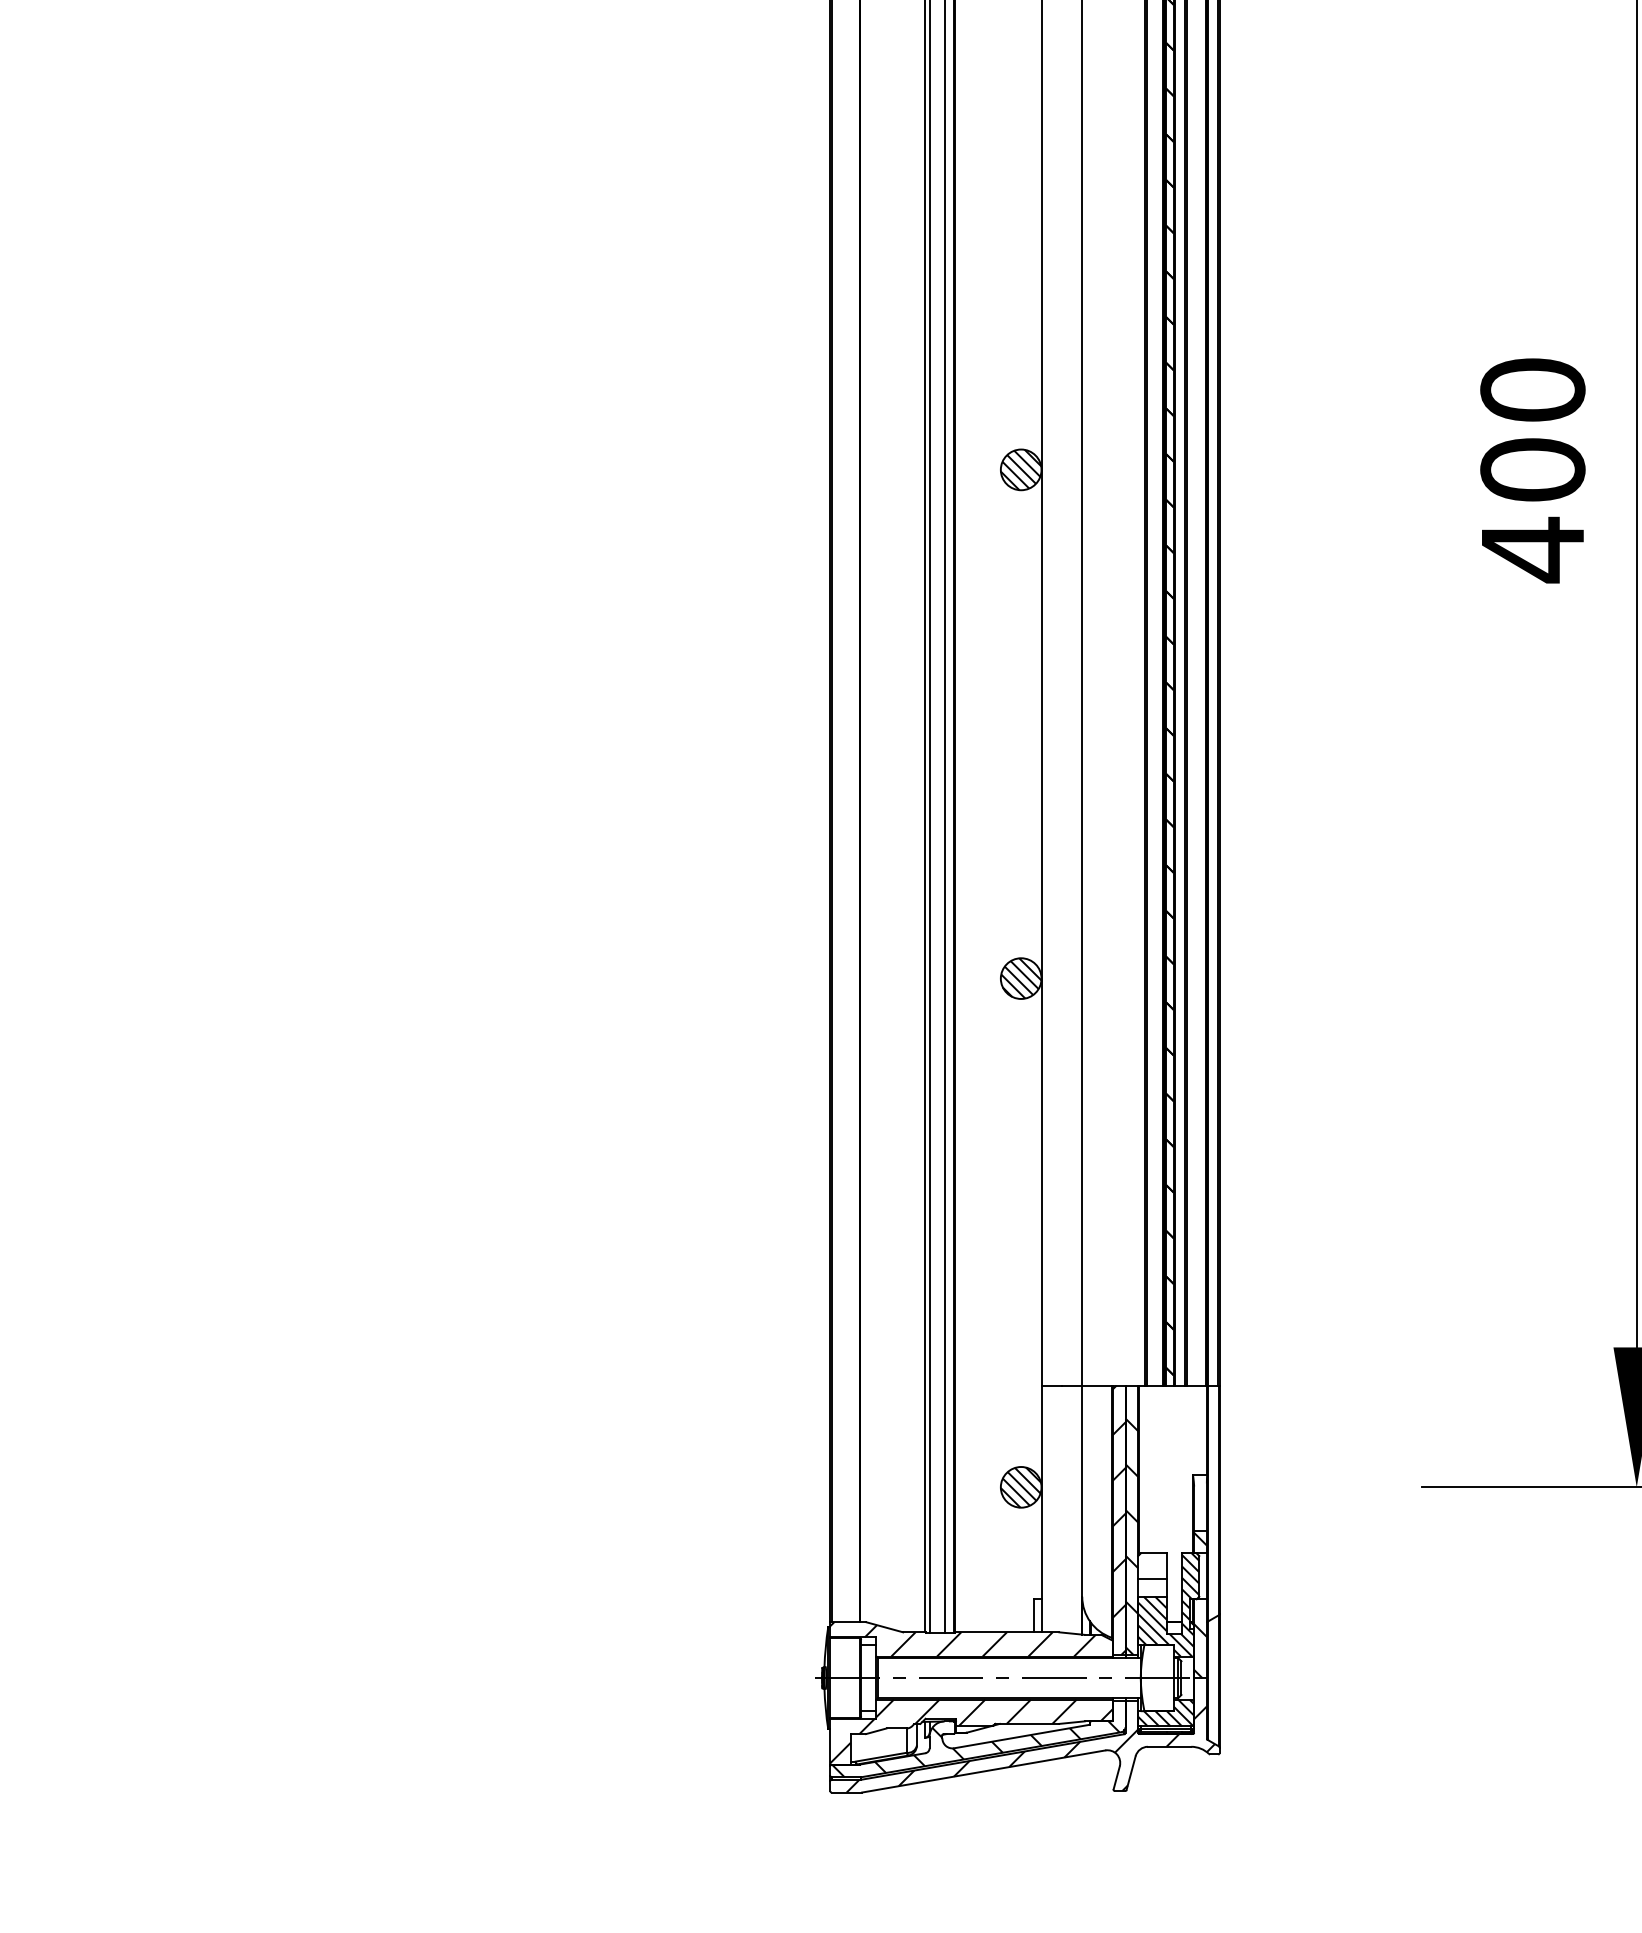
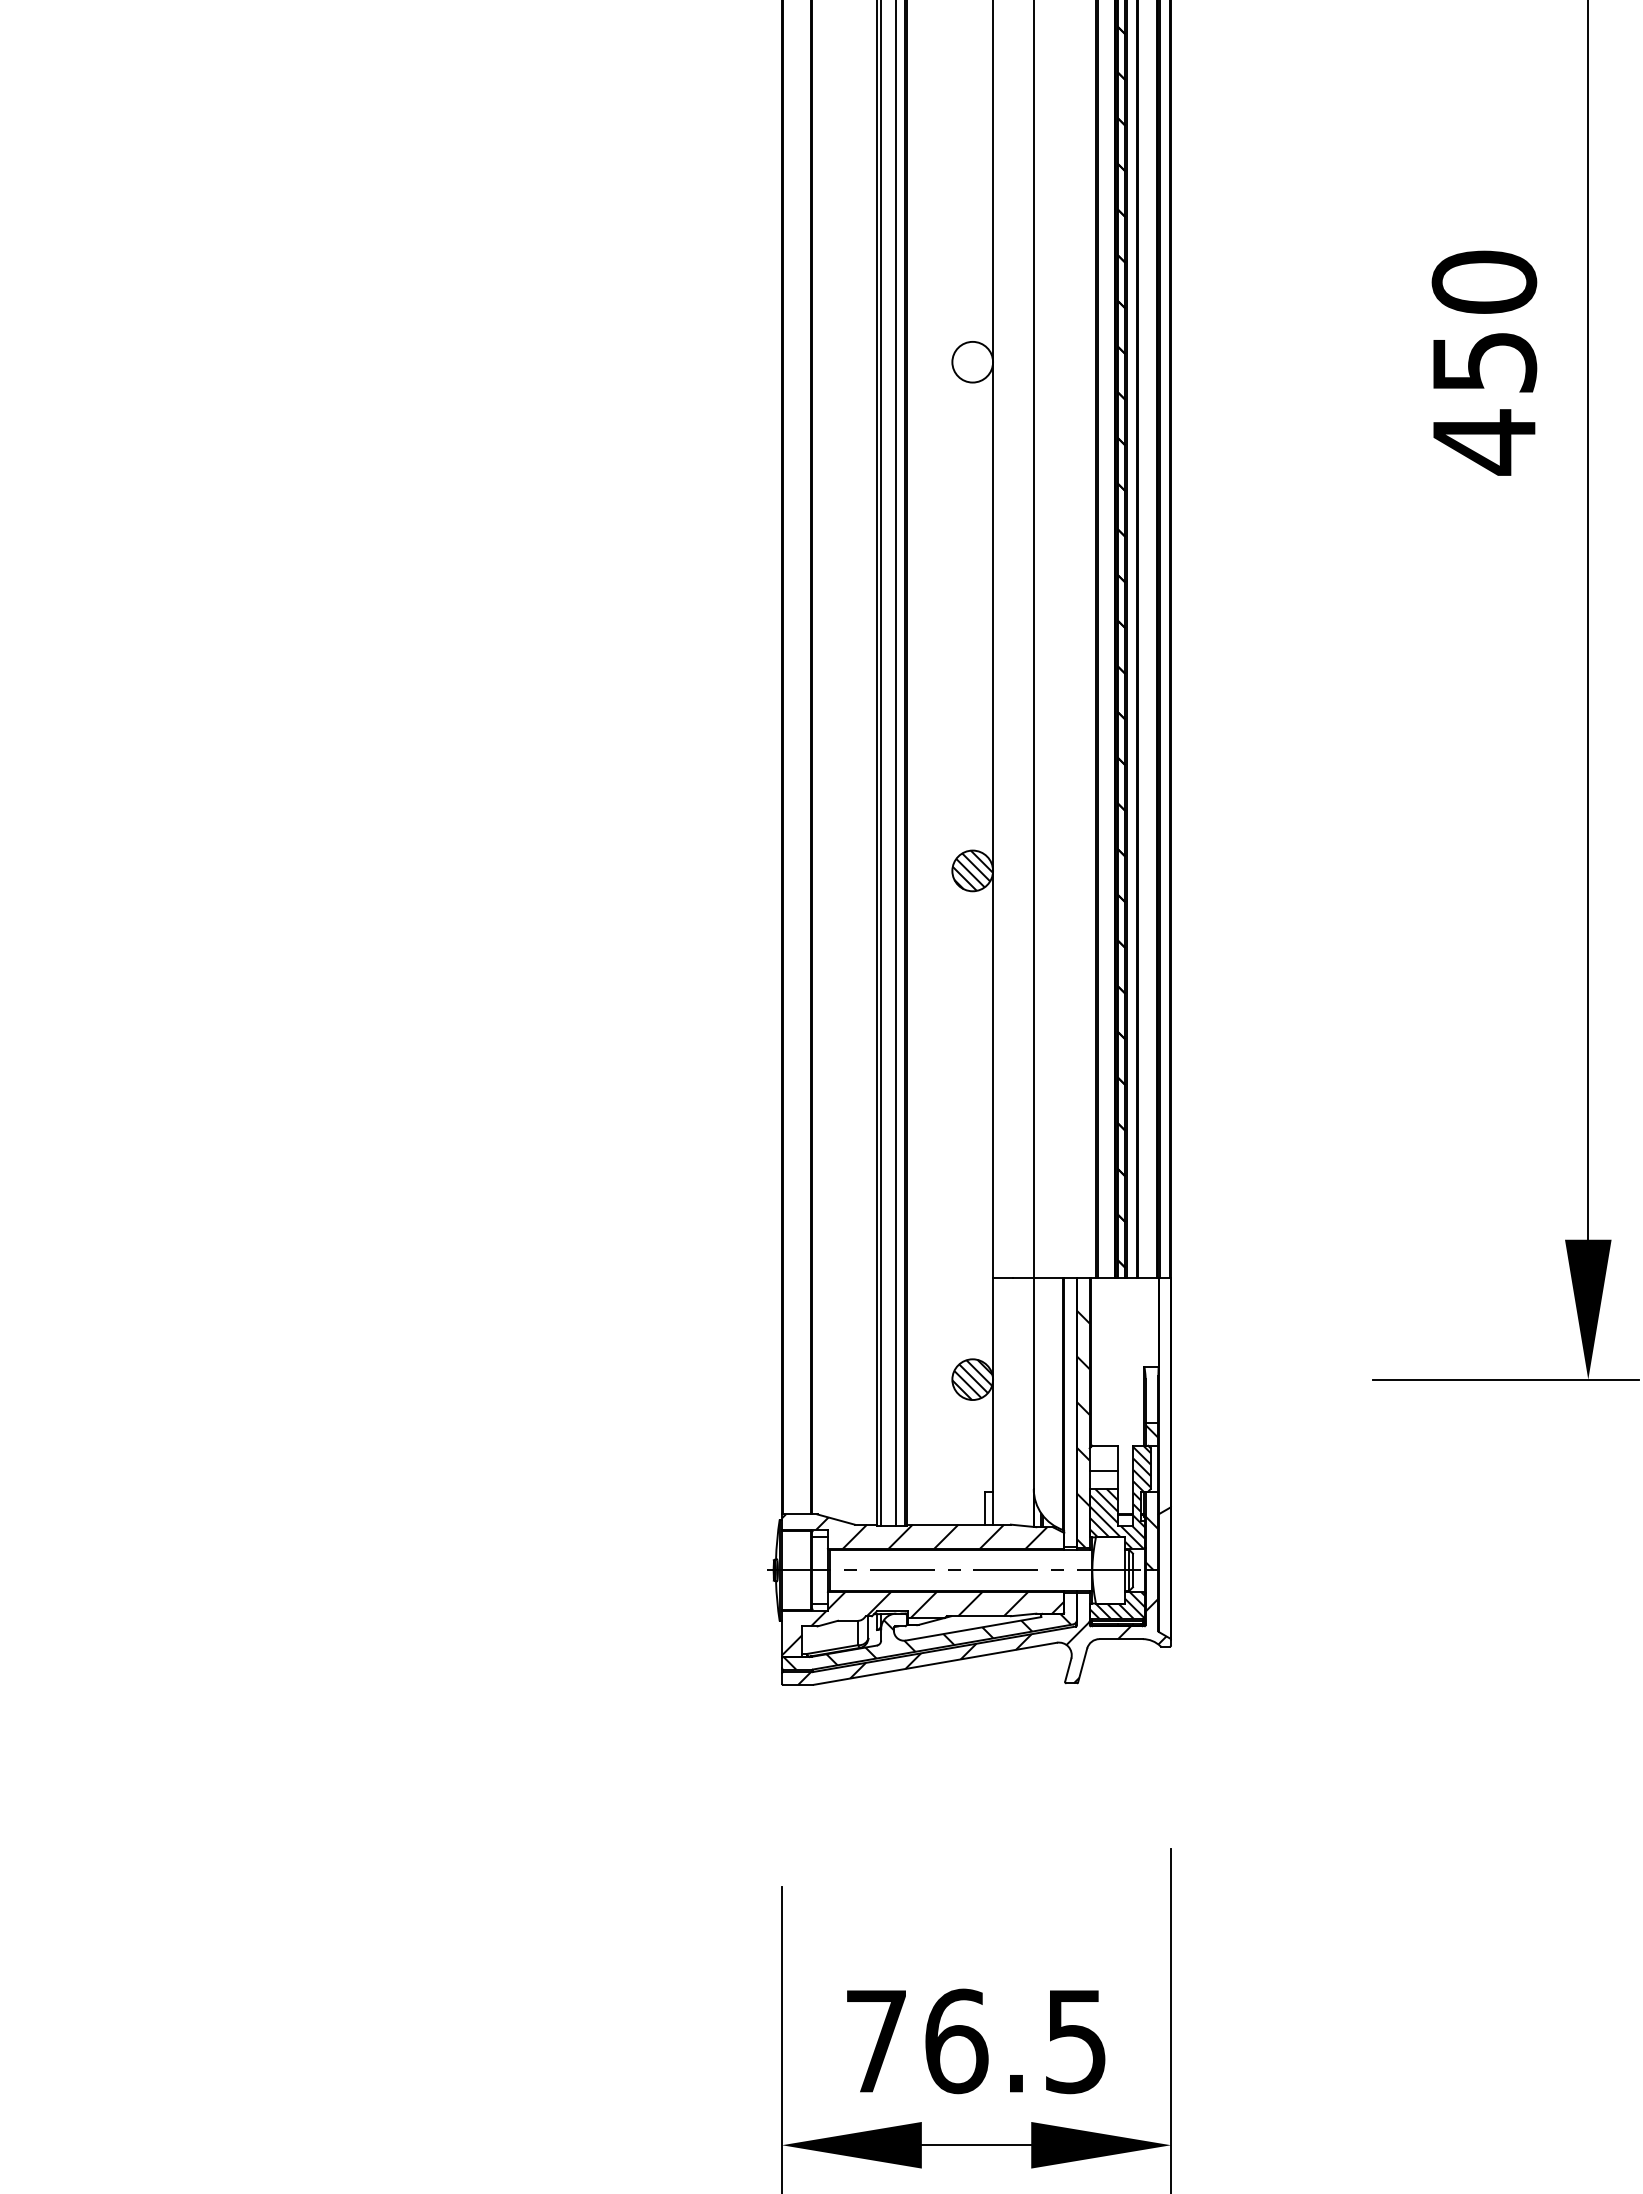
text: (1532, 469) -> (1484, 361), 400 -> 450
hatch: (1020, 470) -> (972, 362), removed
hatch: (1118, 1520) -> (1070, 1412), removed

